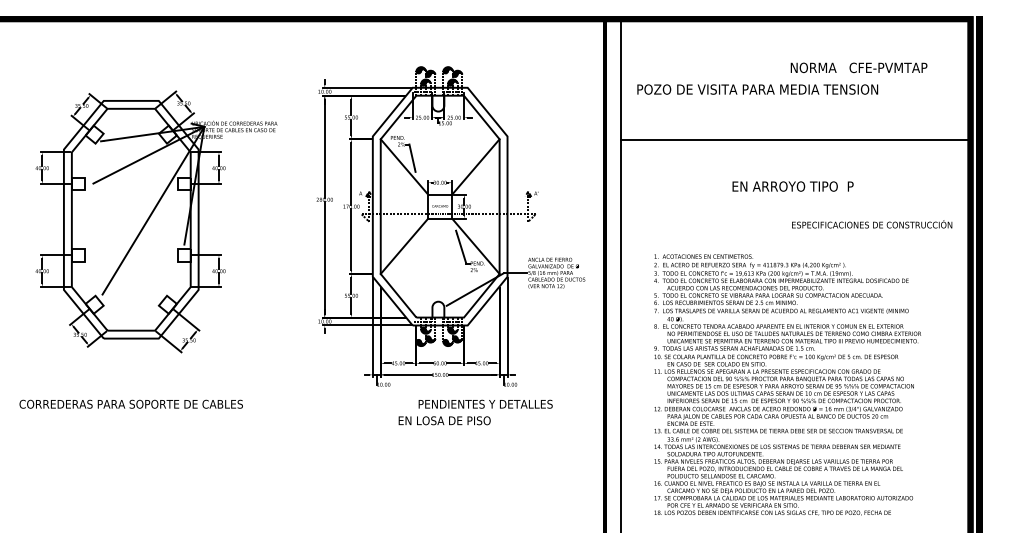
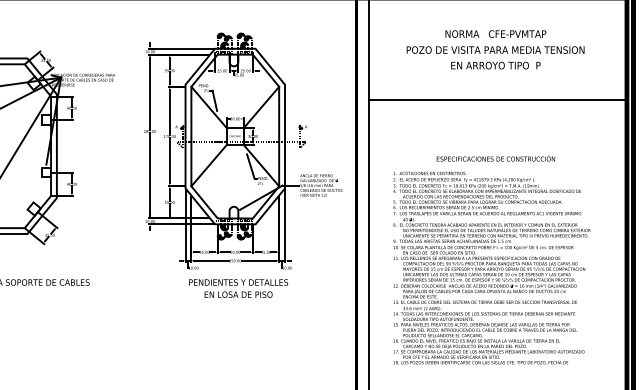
text: (858, 67) -> (495, 33), moved
text: (757, 89) -> (495, 50), moved
line: (796, 139) -> (498, 99), moved
text: (792, 186) -> (495, 65), moved
text: (872, 224) -> (496, 158), moved
text: (485, 403) -> (238, 281), moved

